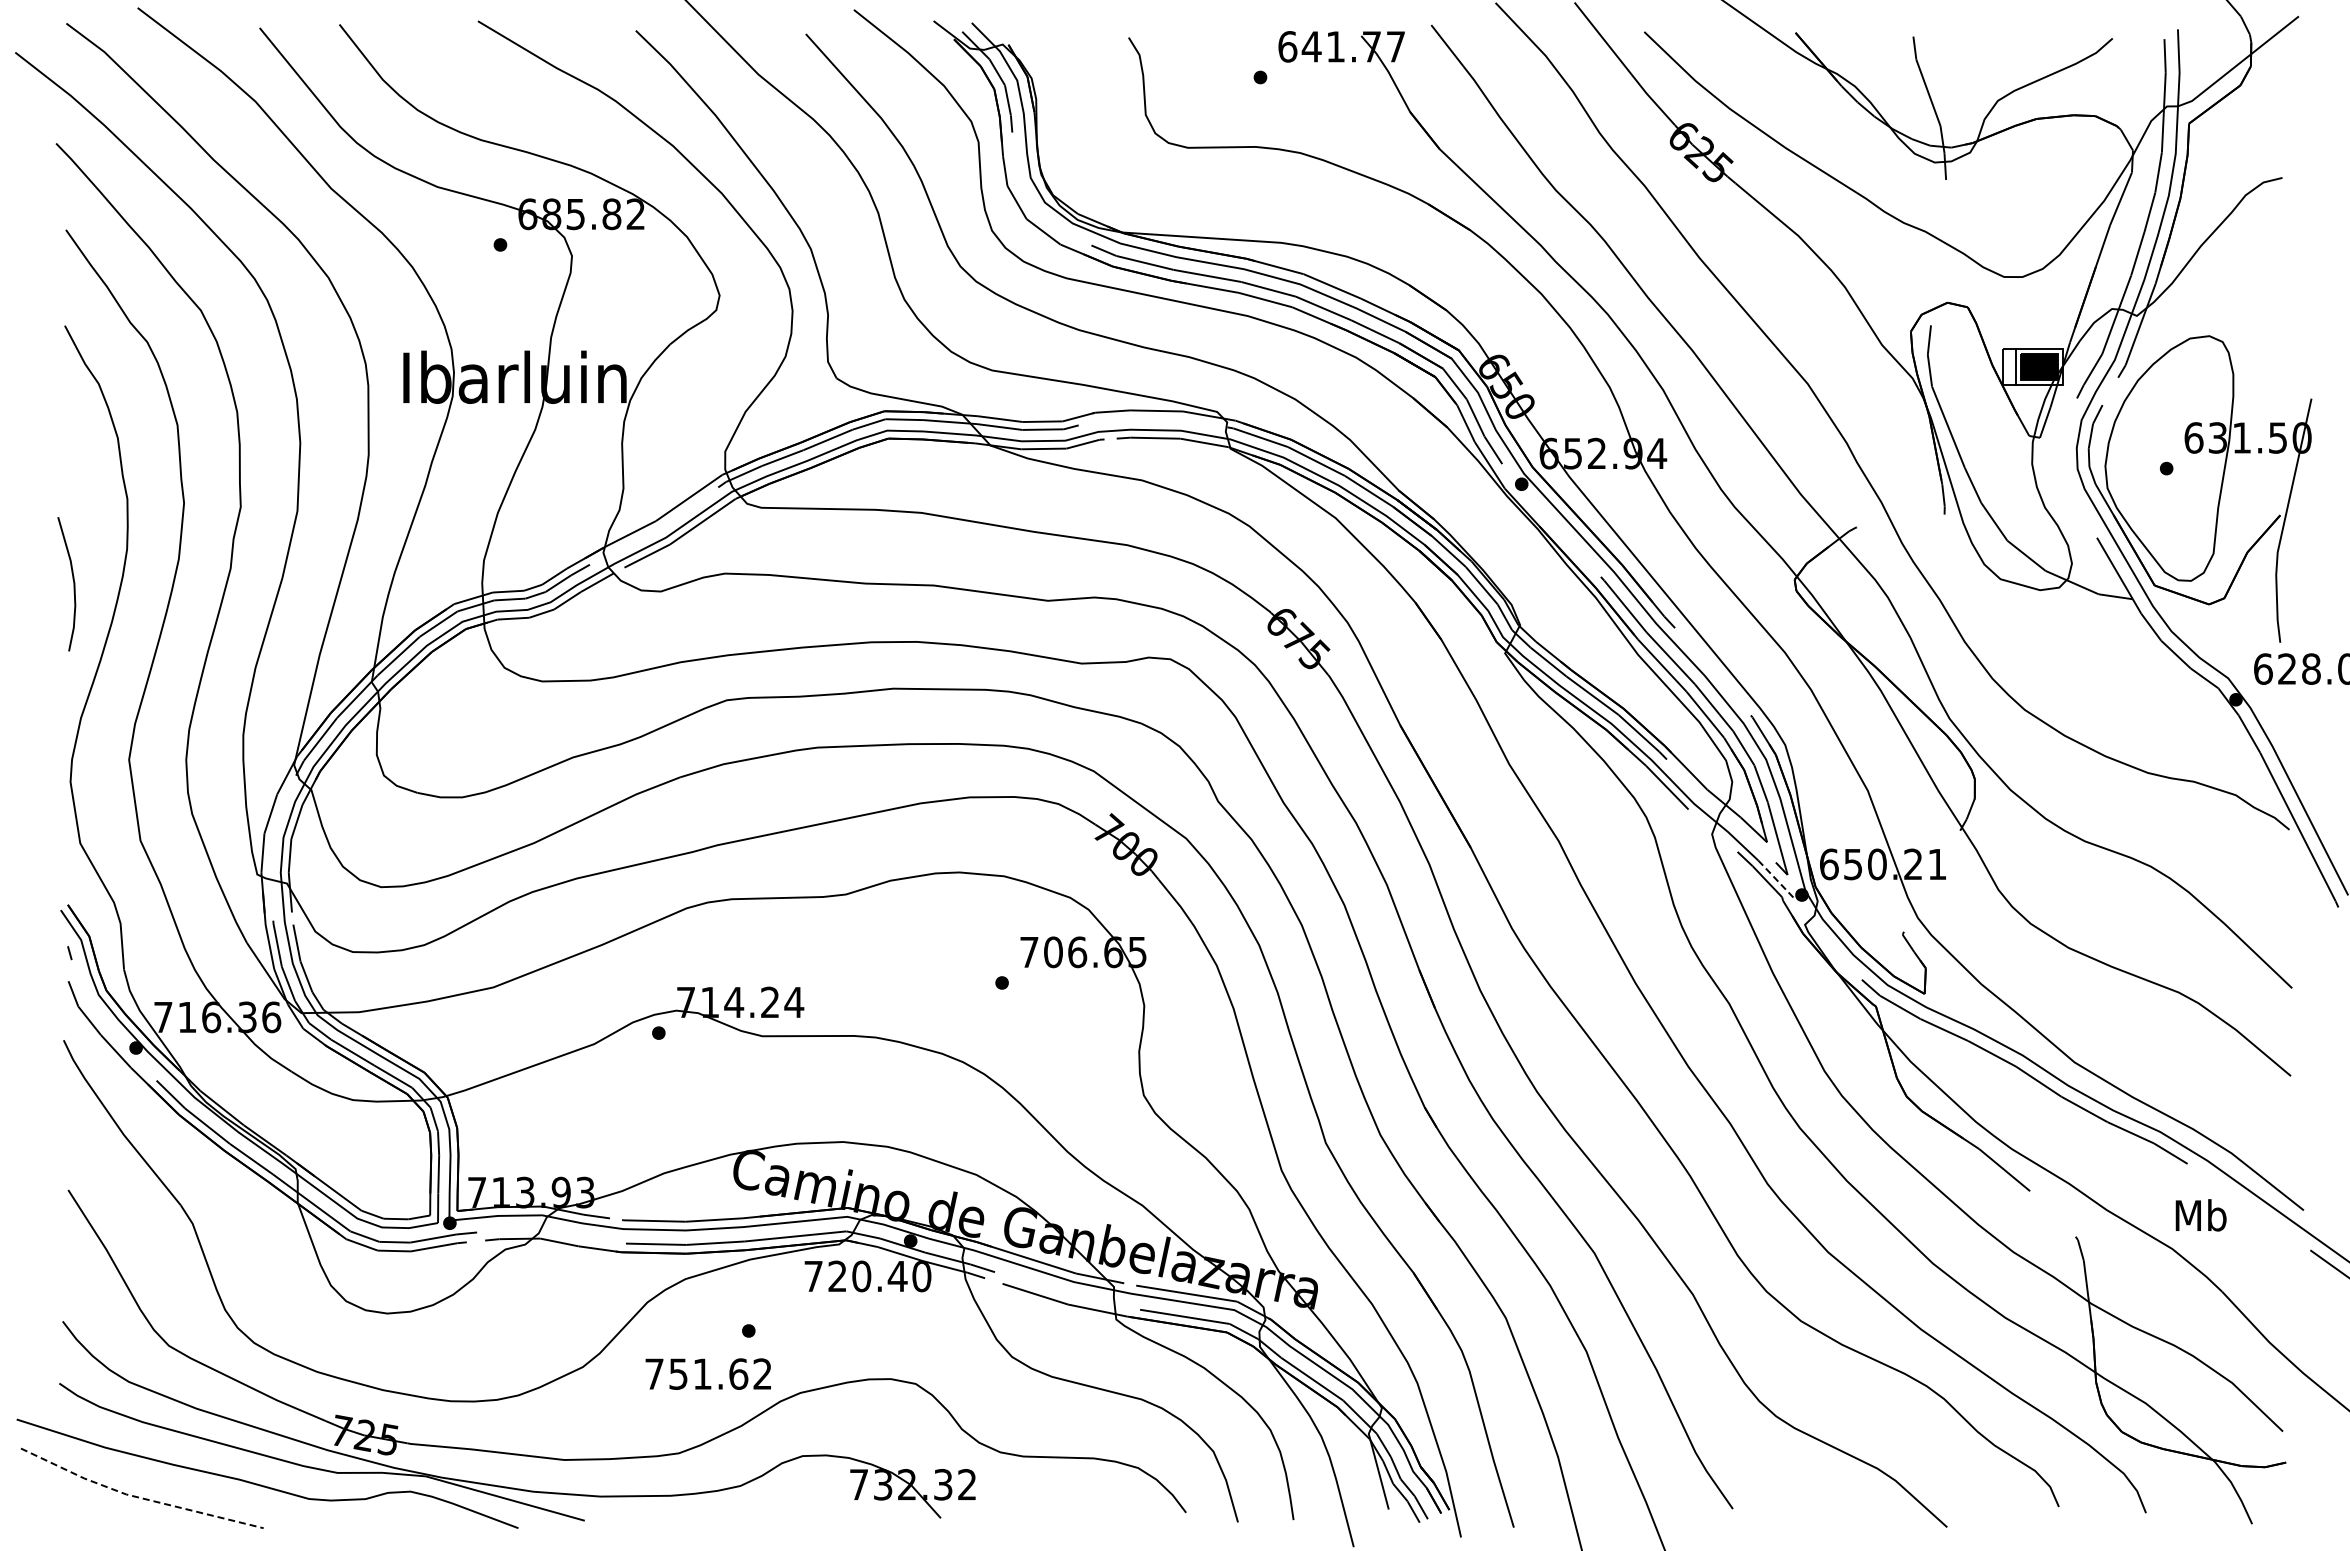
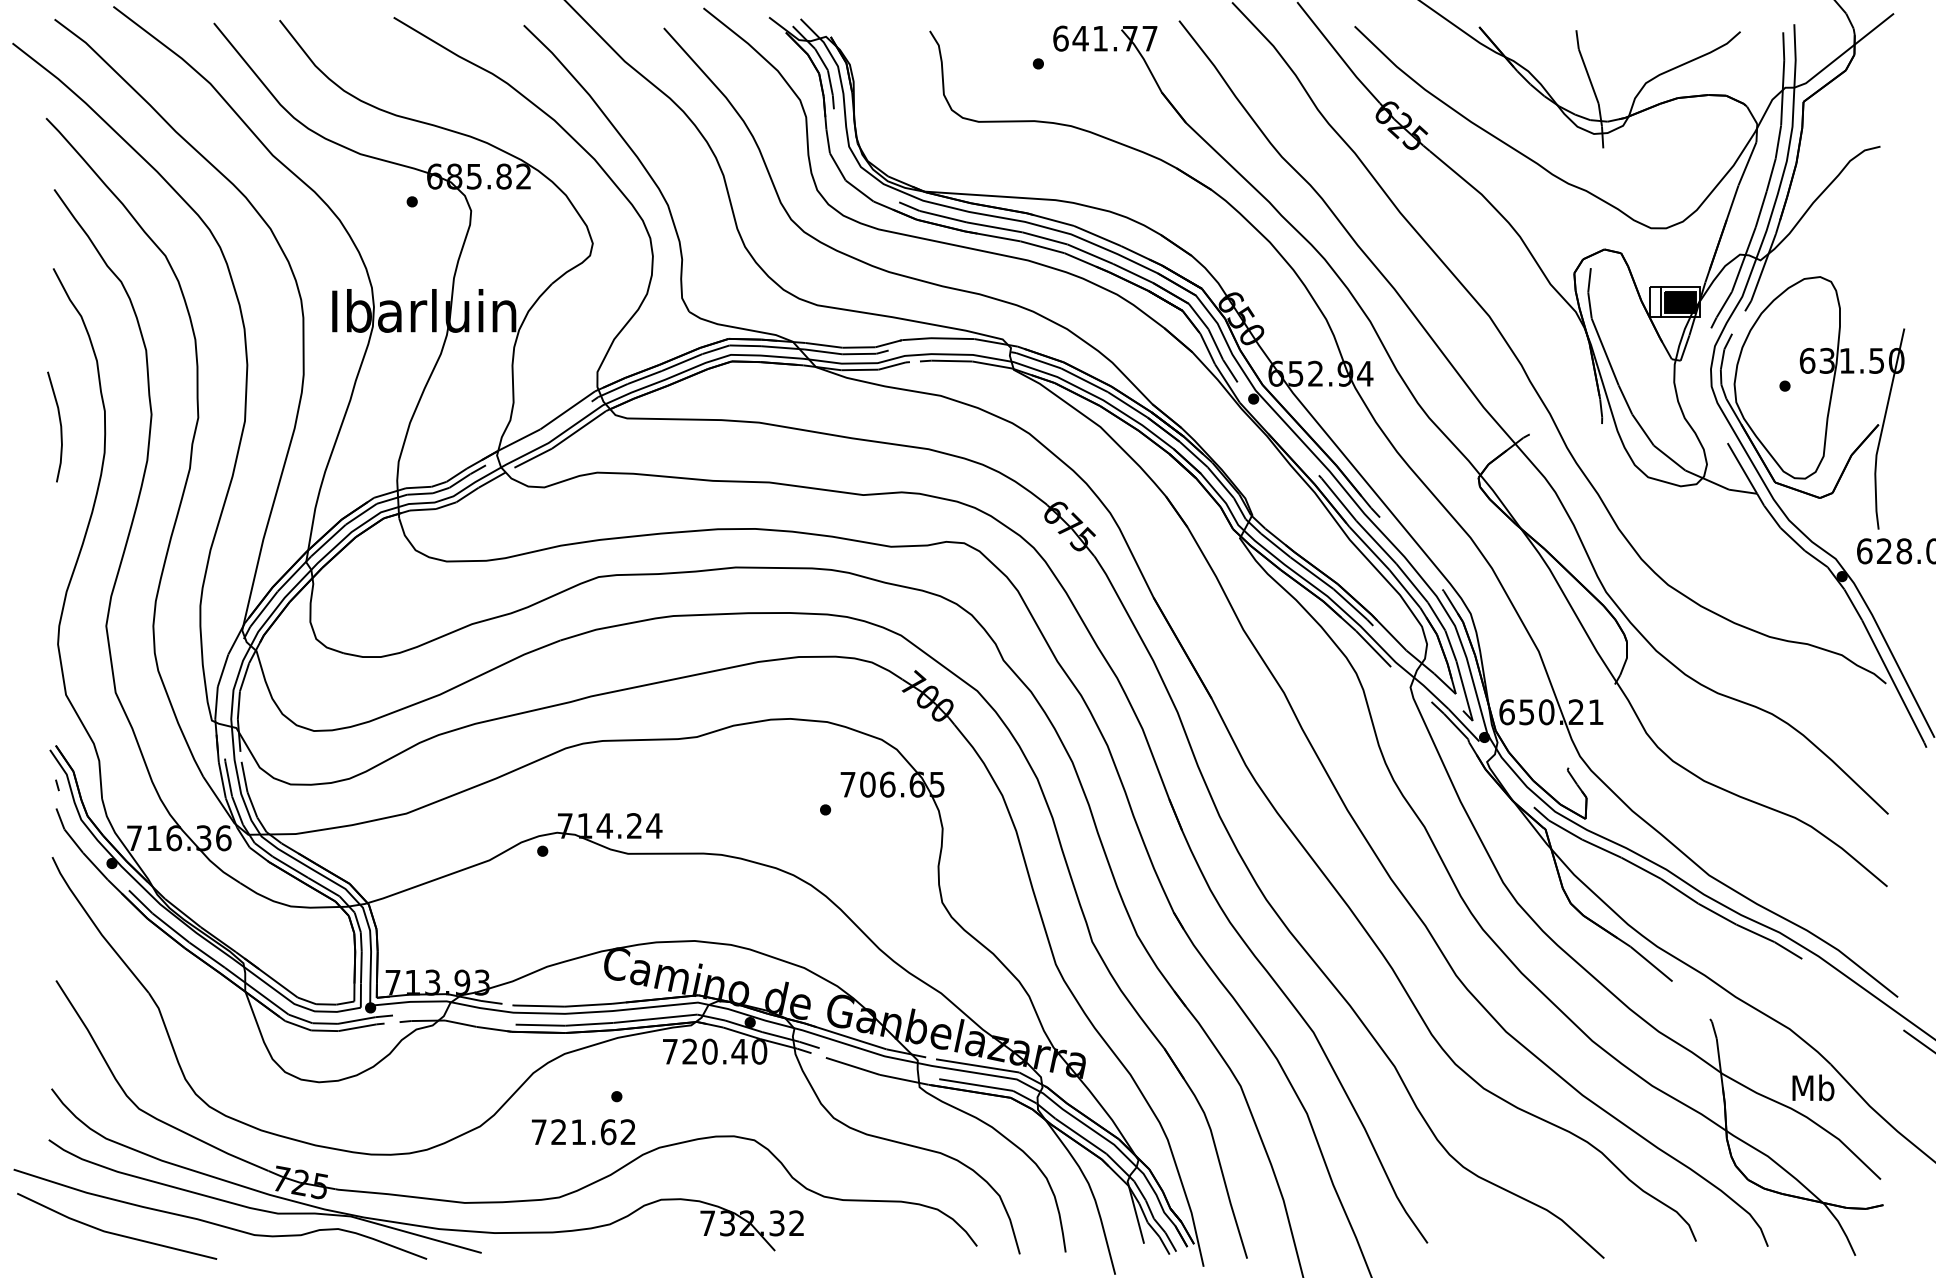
curve: (73, 584) -> (60, 427), moved
line: (1777, 880) -> (1464, 725), dashed -> solid
text: (2200, 1215) -> (1812, 1088), moved
text: (678, 1373) -> (558, 1131), 751.62 -> 721.62
line: (138, 1497) -> (114, 1233), dashed -> solid

